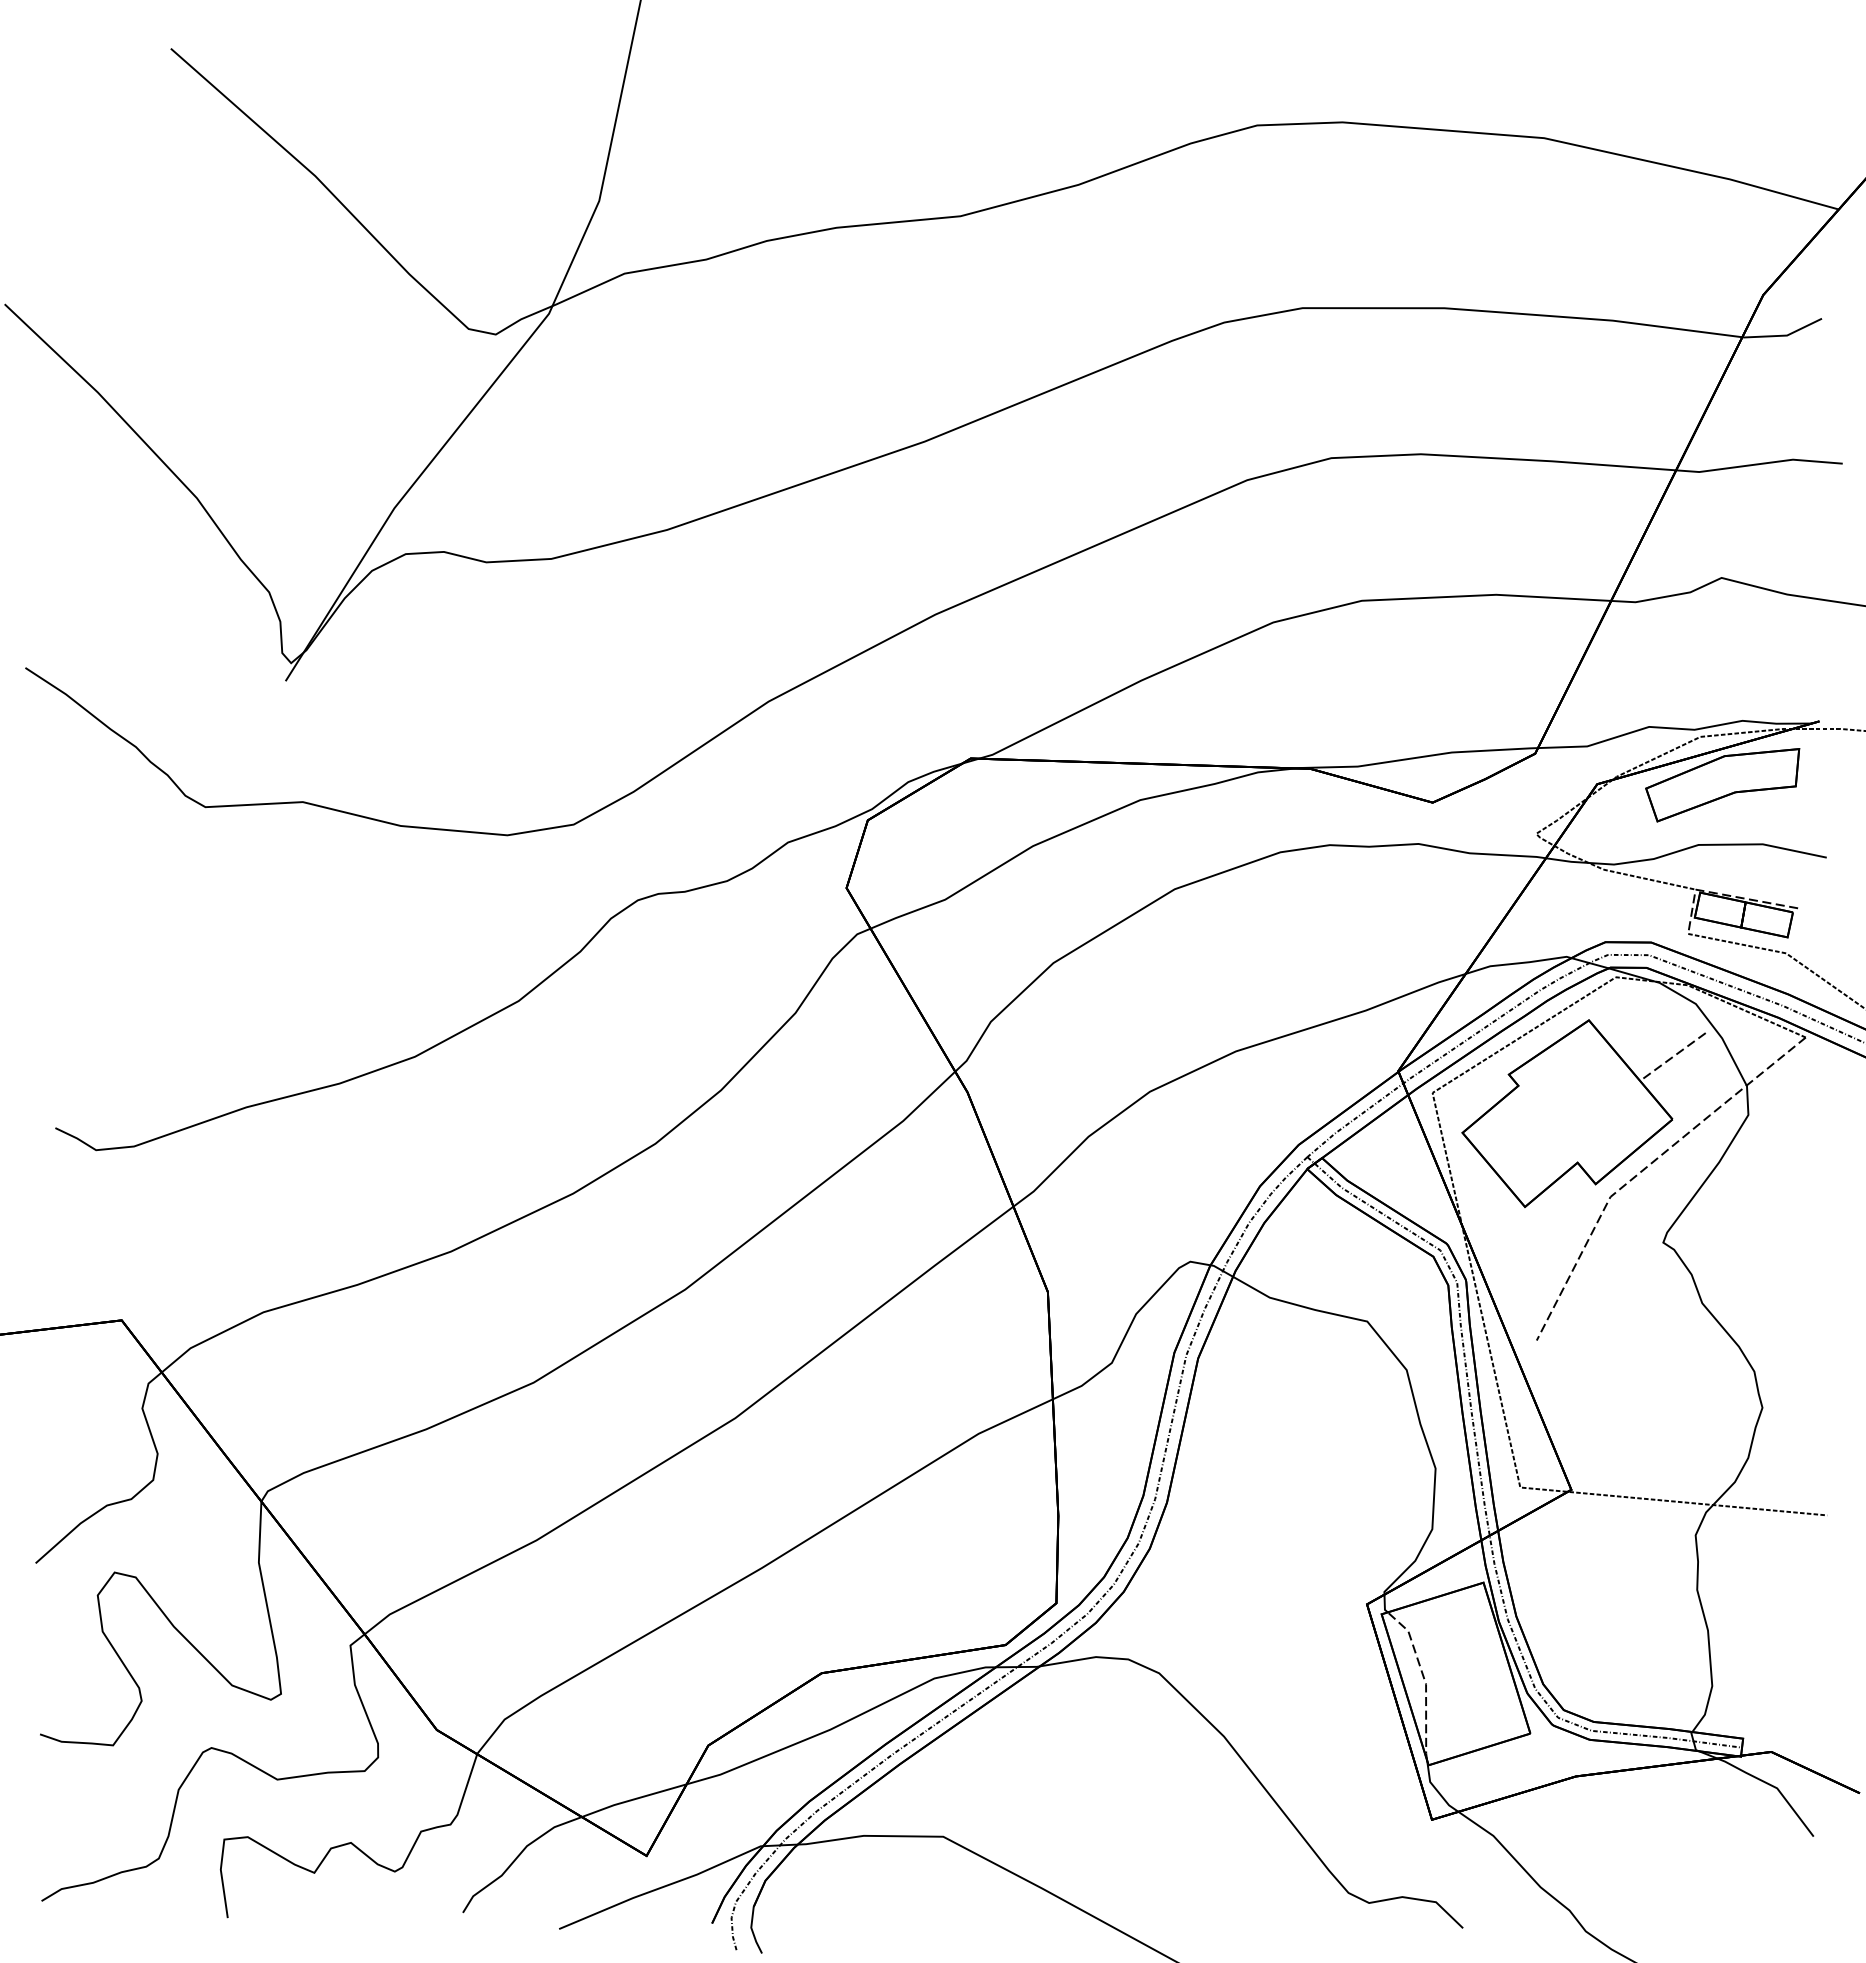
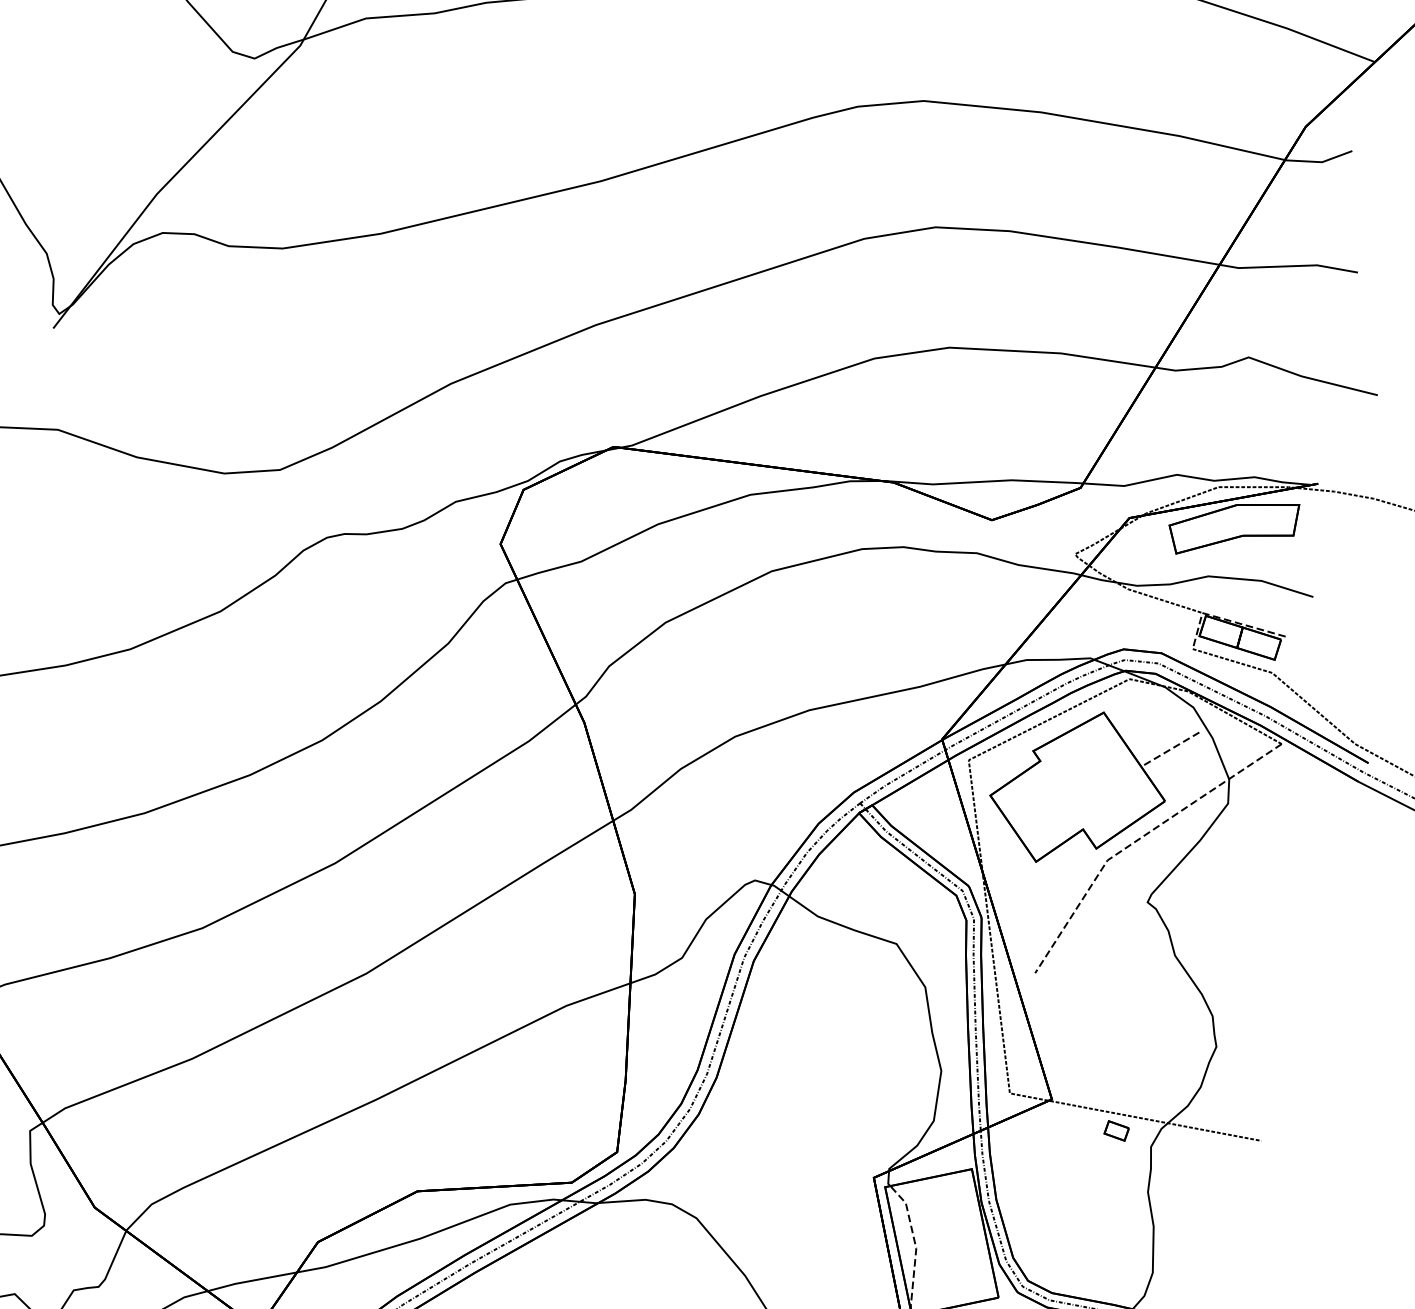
part: (1652, 1520) -> (1116, 1131), added

